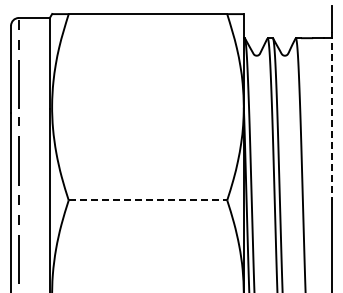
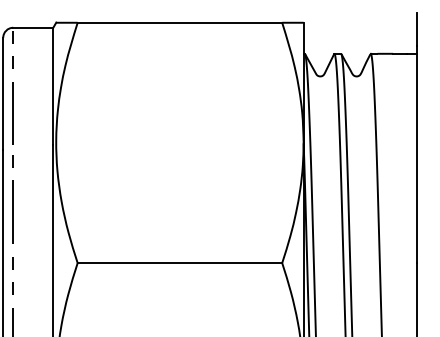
line: (331, 116) -> (416, 154), dashed -> solid
line: (148, 200) -> (180, 263), dashed -> solid

